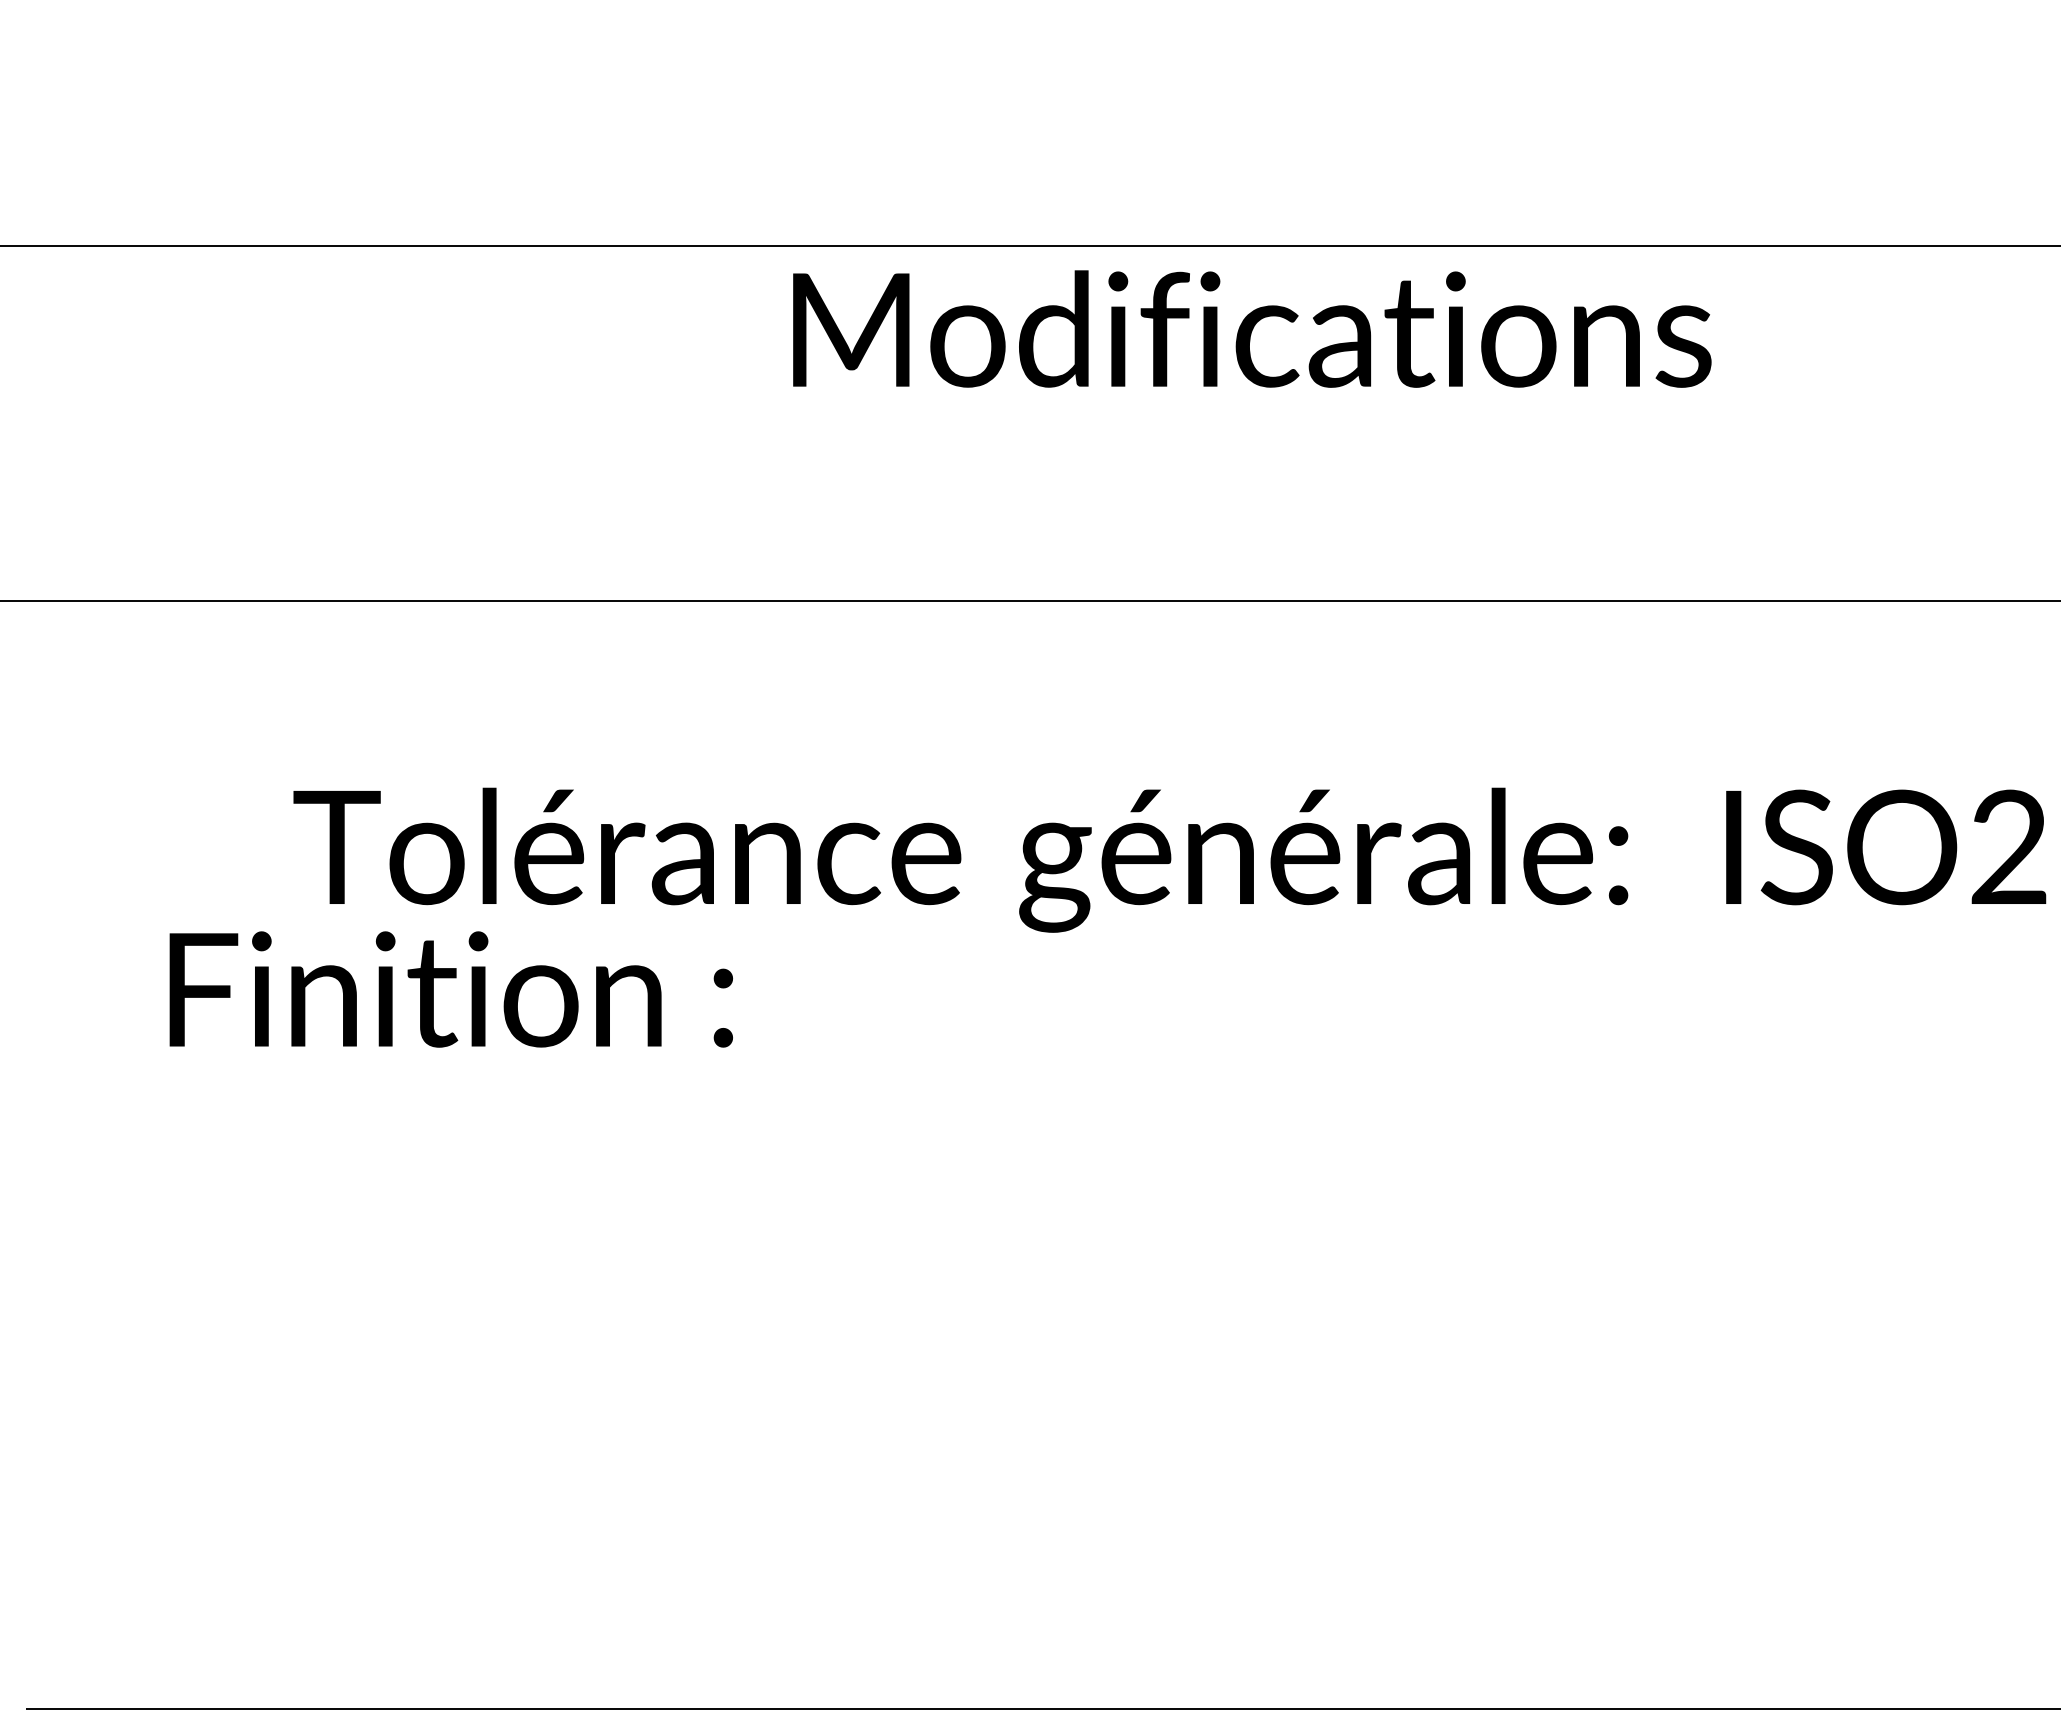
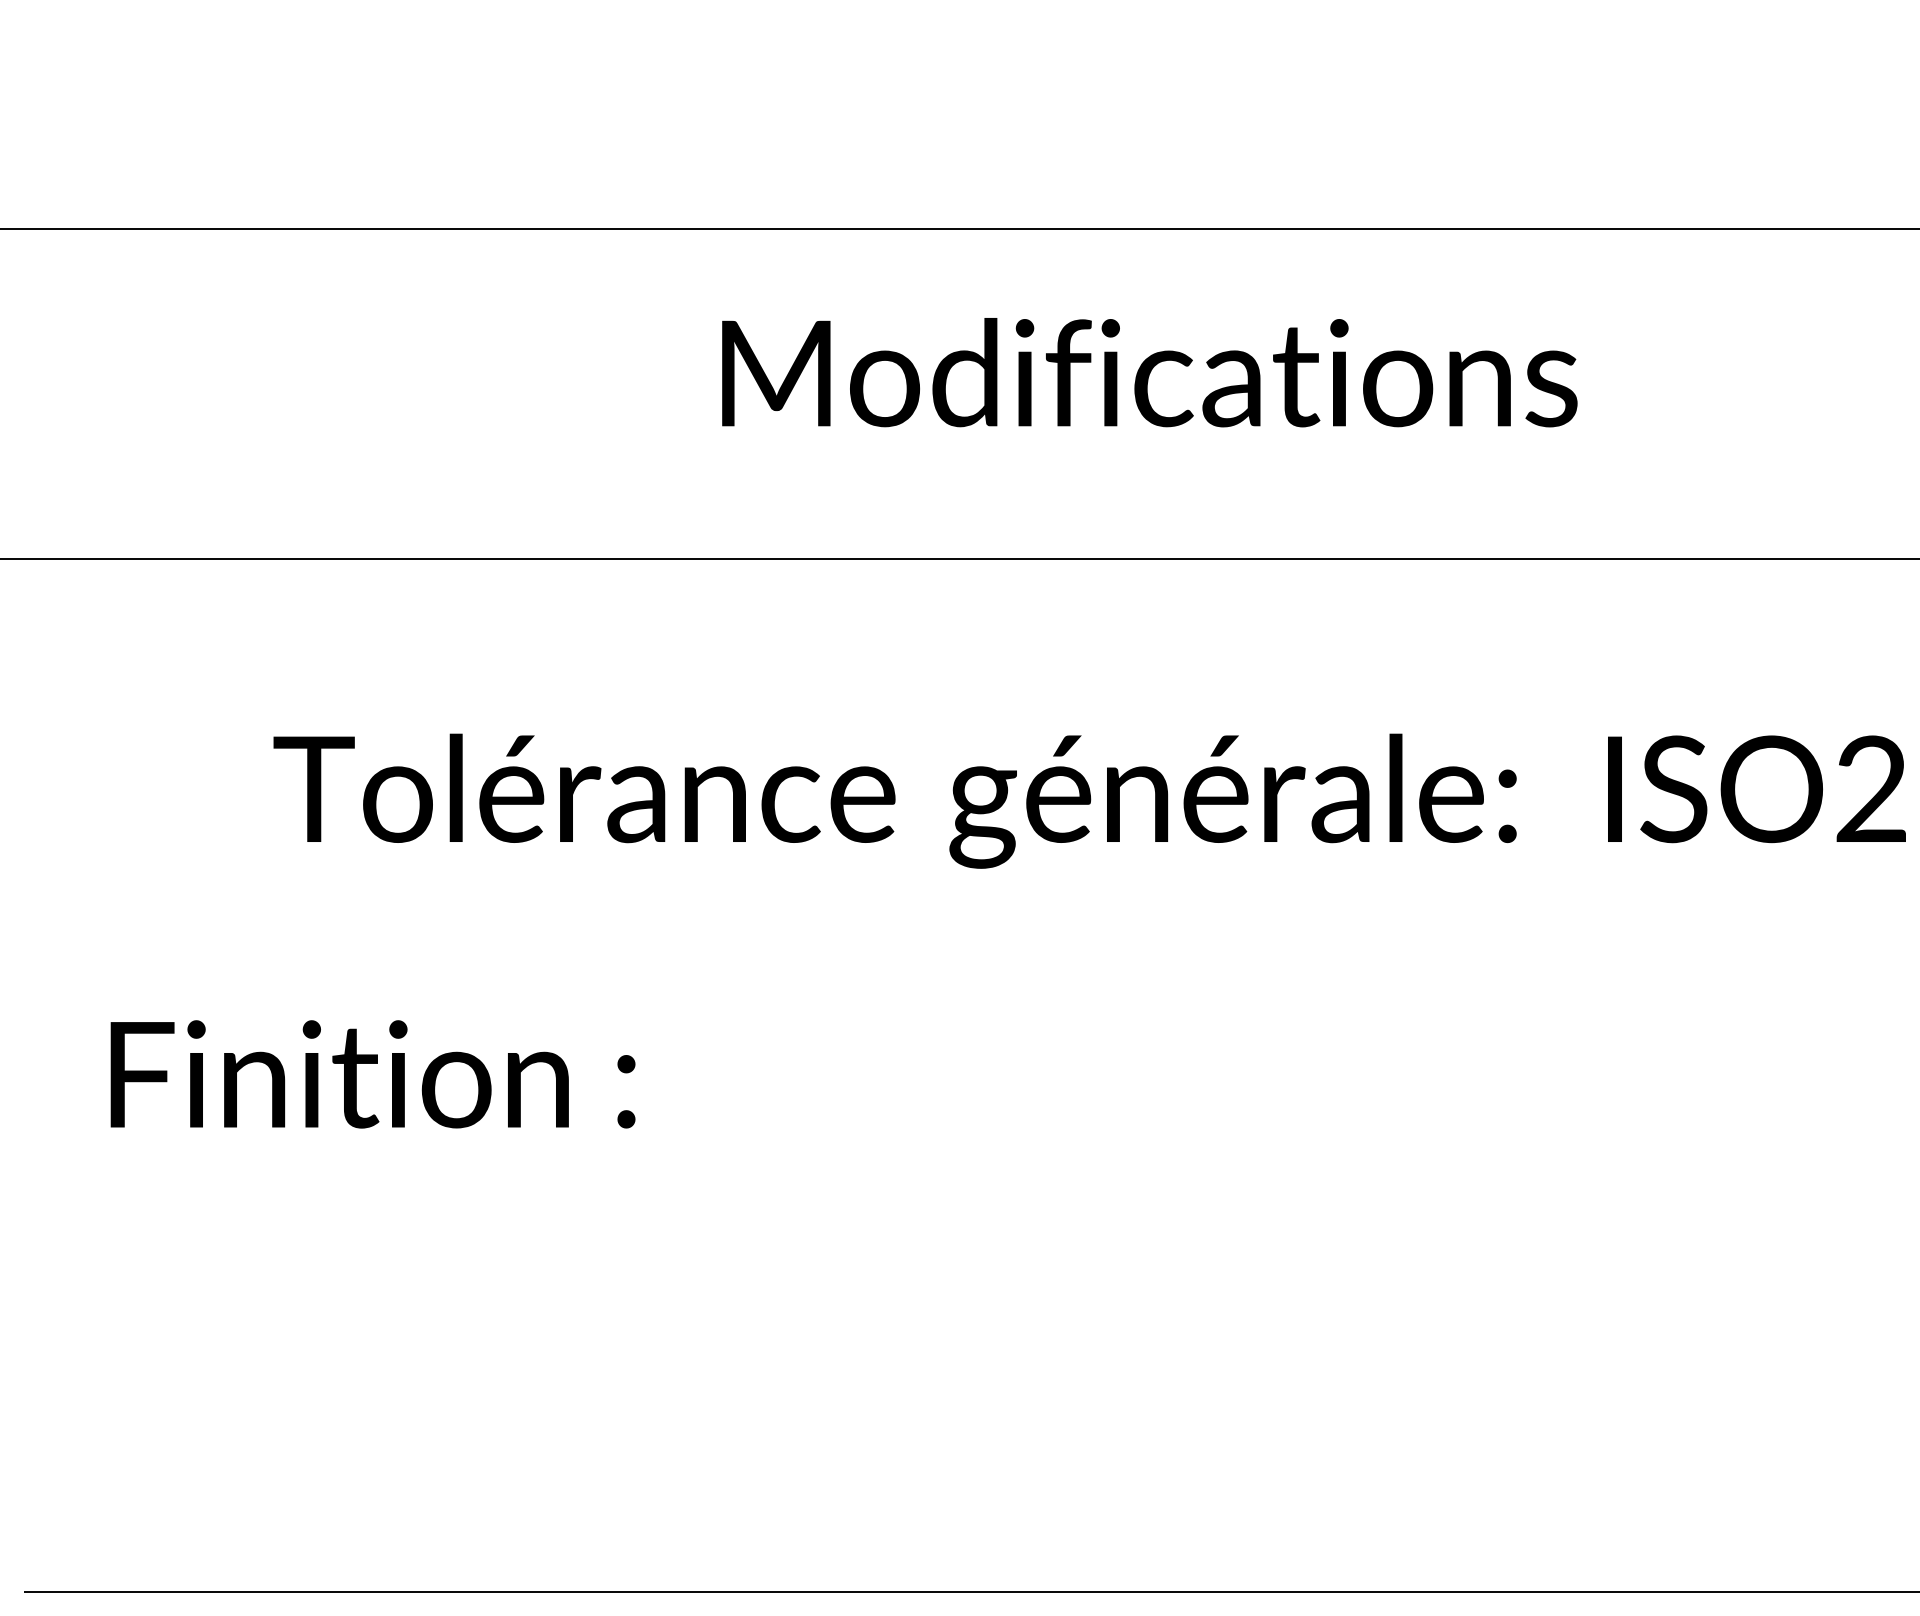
text: (1252, 328) -> (1150, 372), moved
text: (450, 989) -> (372, 1074), moved

